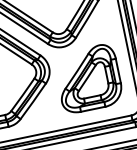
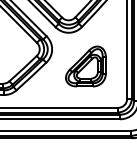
part: (88, 78) -> (85, 66), size x0.7

